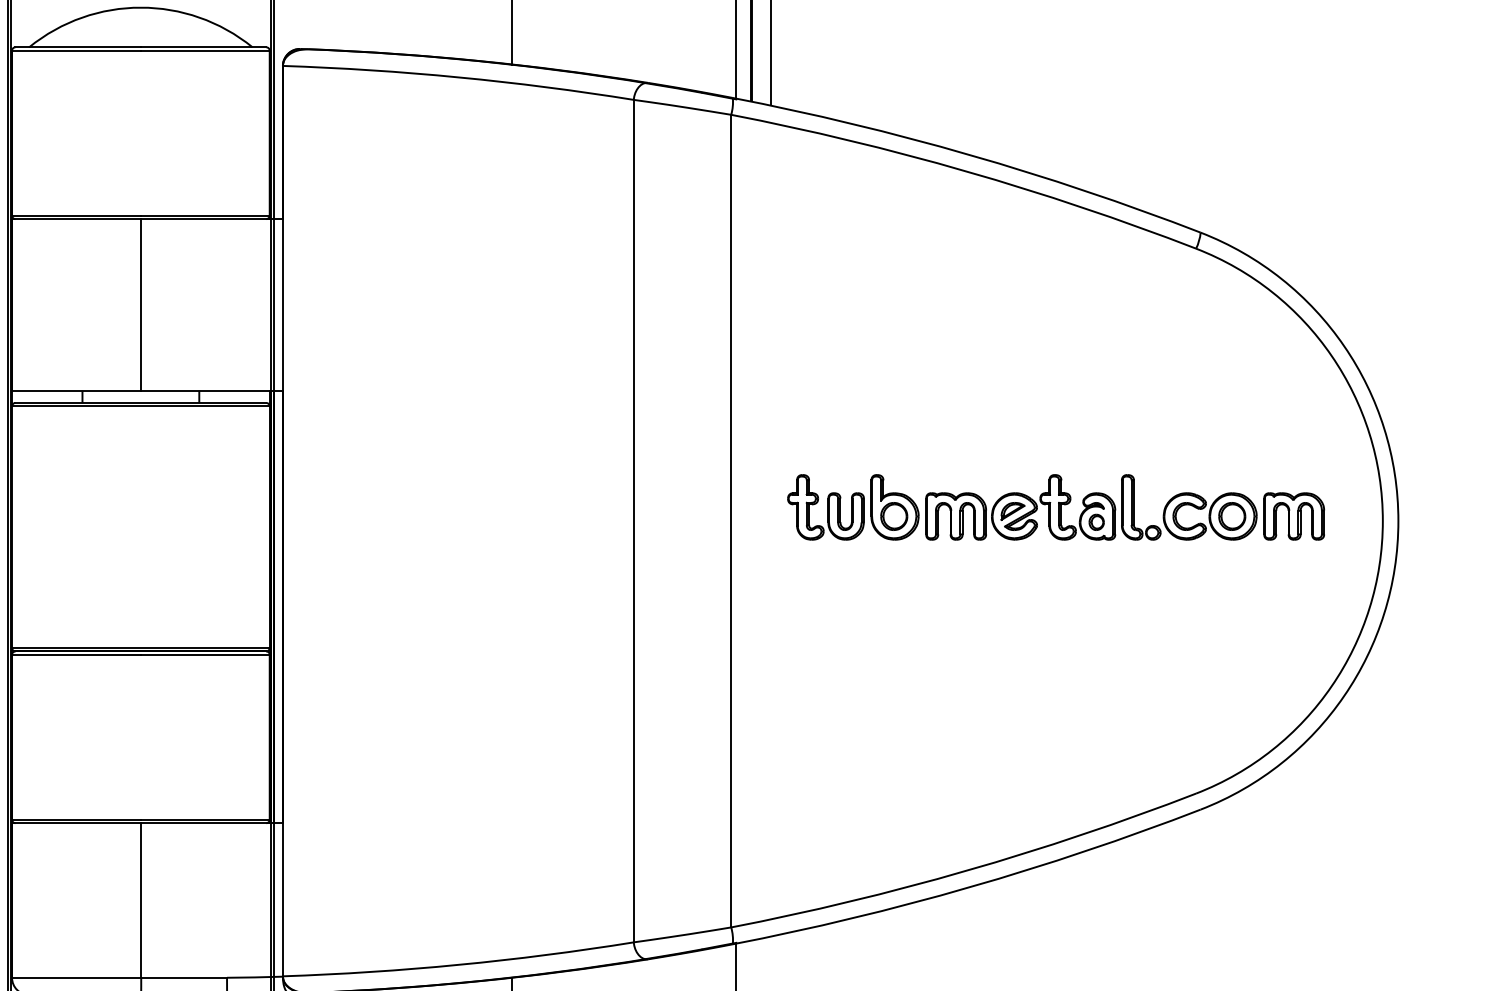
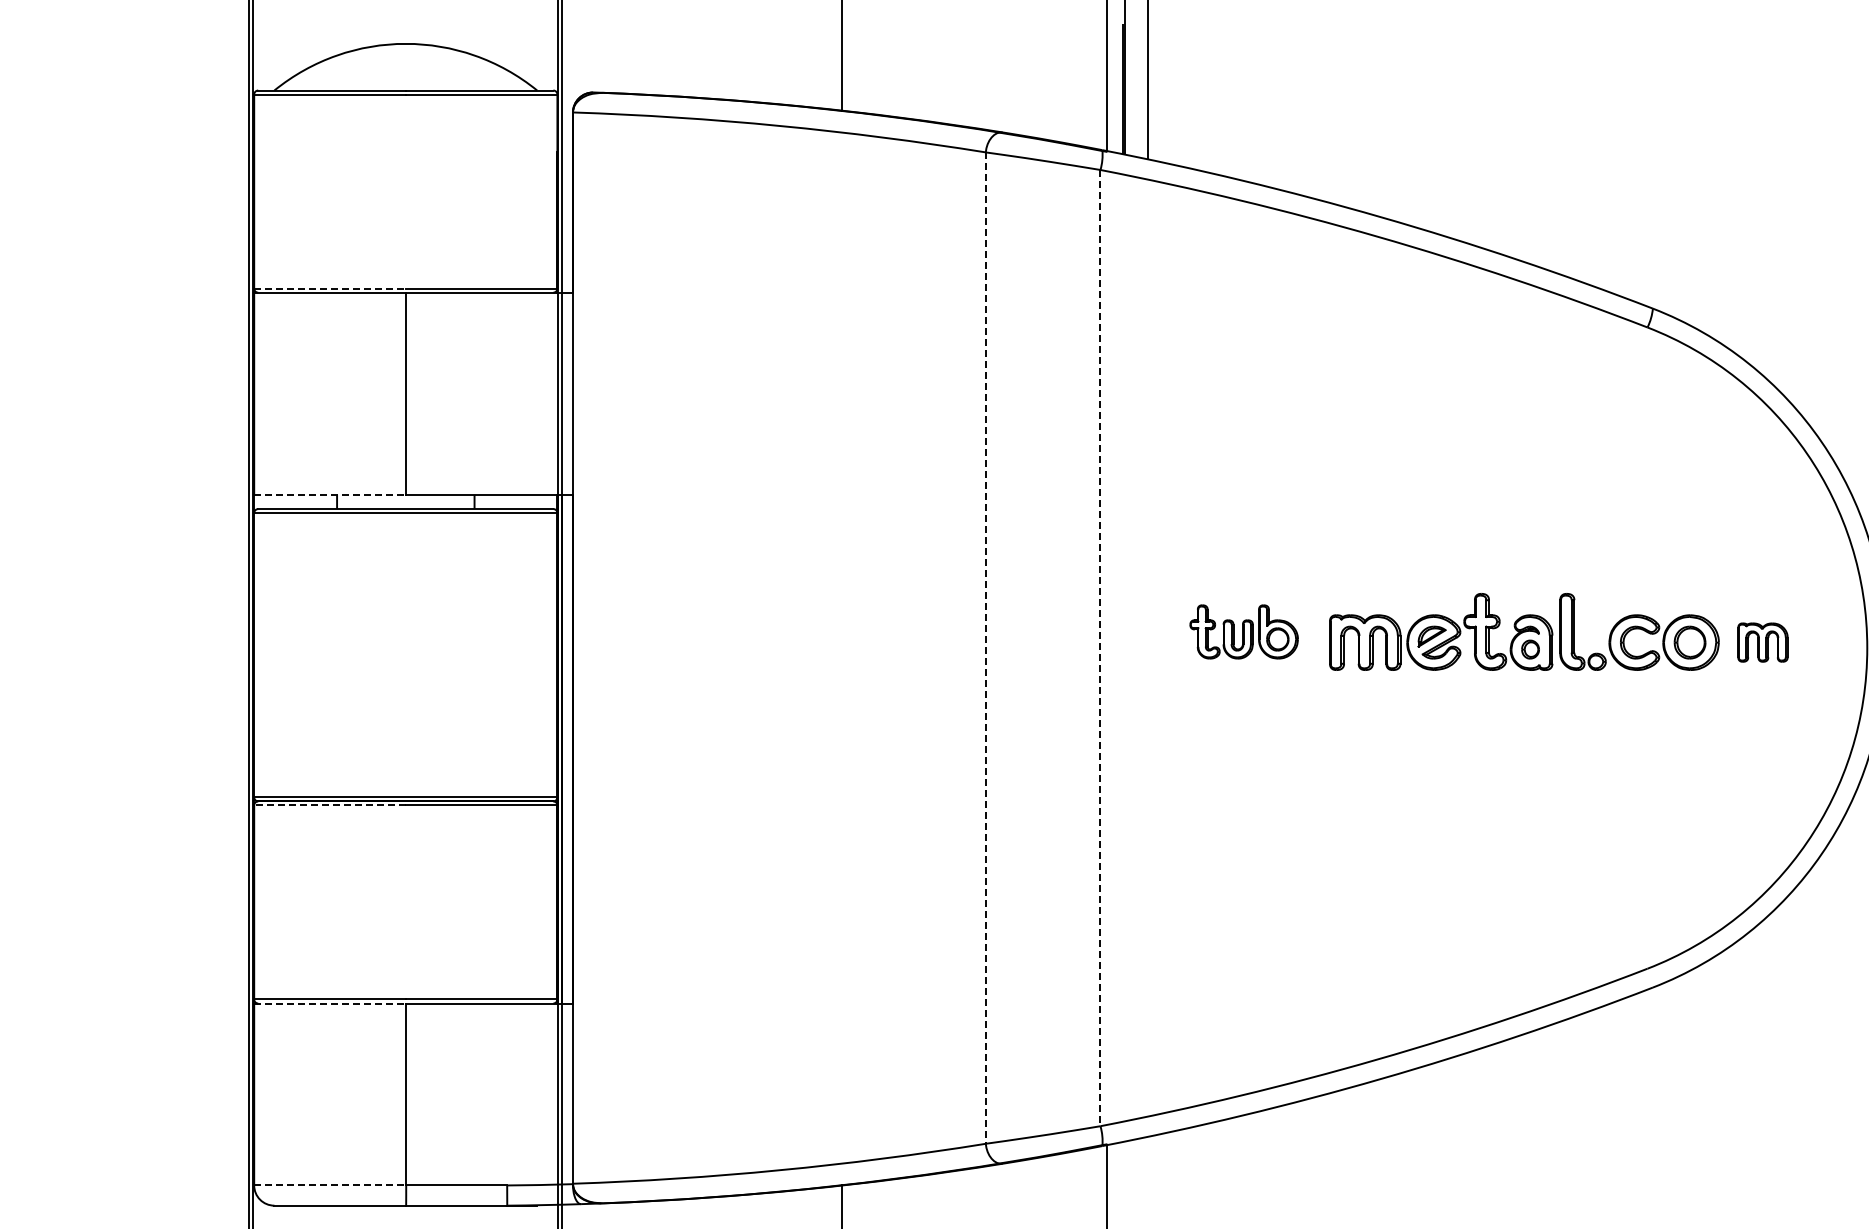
line: (76, 215) -> (330, 288), solid -> dashed
line: (76, 390) -> (330, 494), solid -> dashed
part: (852, 507) -> (1243, 631), size x0.7
part: (1293, 516) -> (1762, 642), size x0.7
line: (633, 521) -> (985, 648), solid -> dashed
line: (731, 521) -> (1100, 648), solid -> dashed
line: (76, 654) -> (330, 805), solid -> dashed
line: (76, 823) -> (330, 1003), solid -> dashed
line: (76, 977) -> (330, 1185), solid -> dashed

